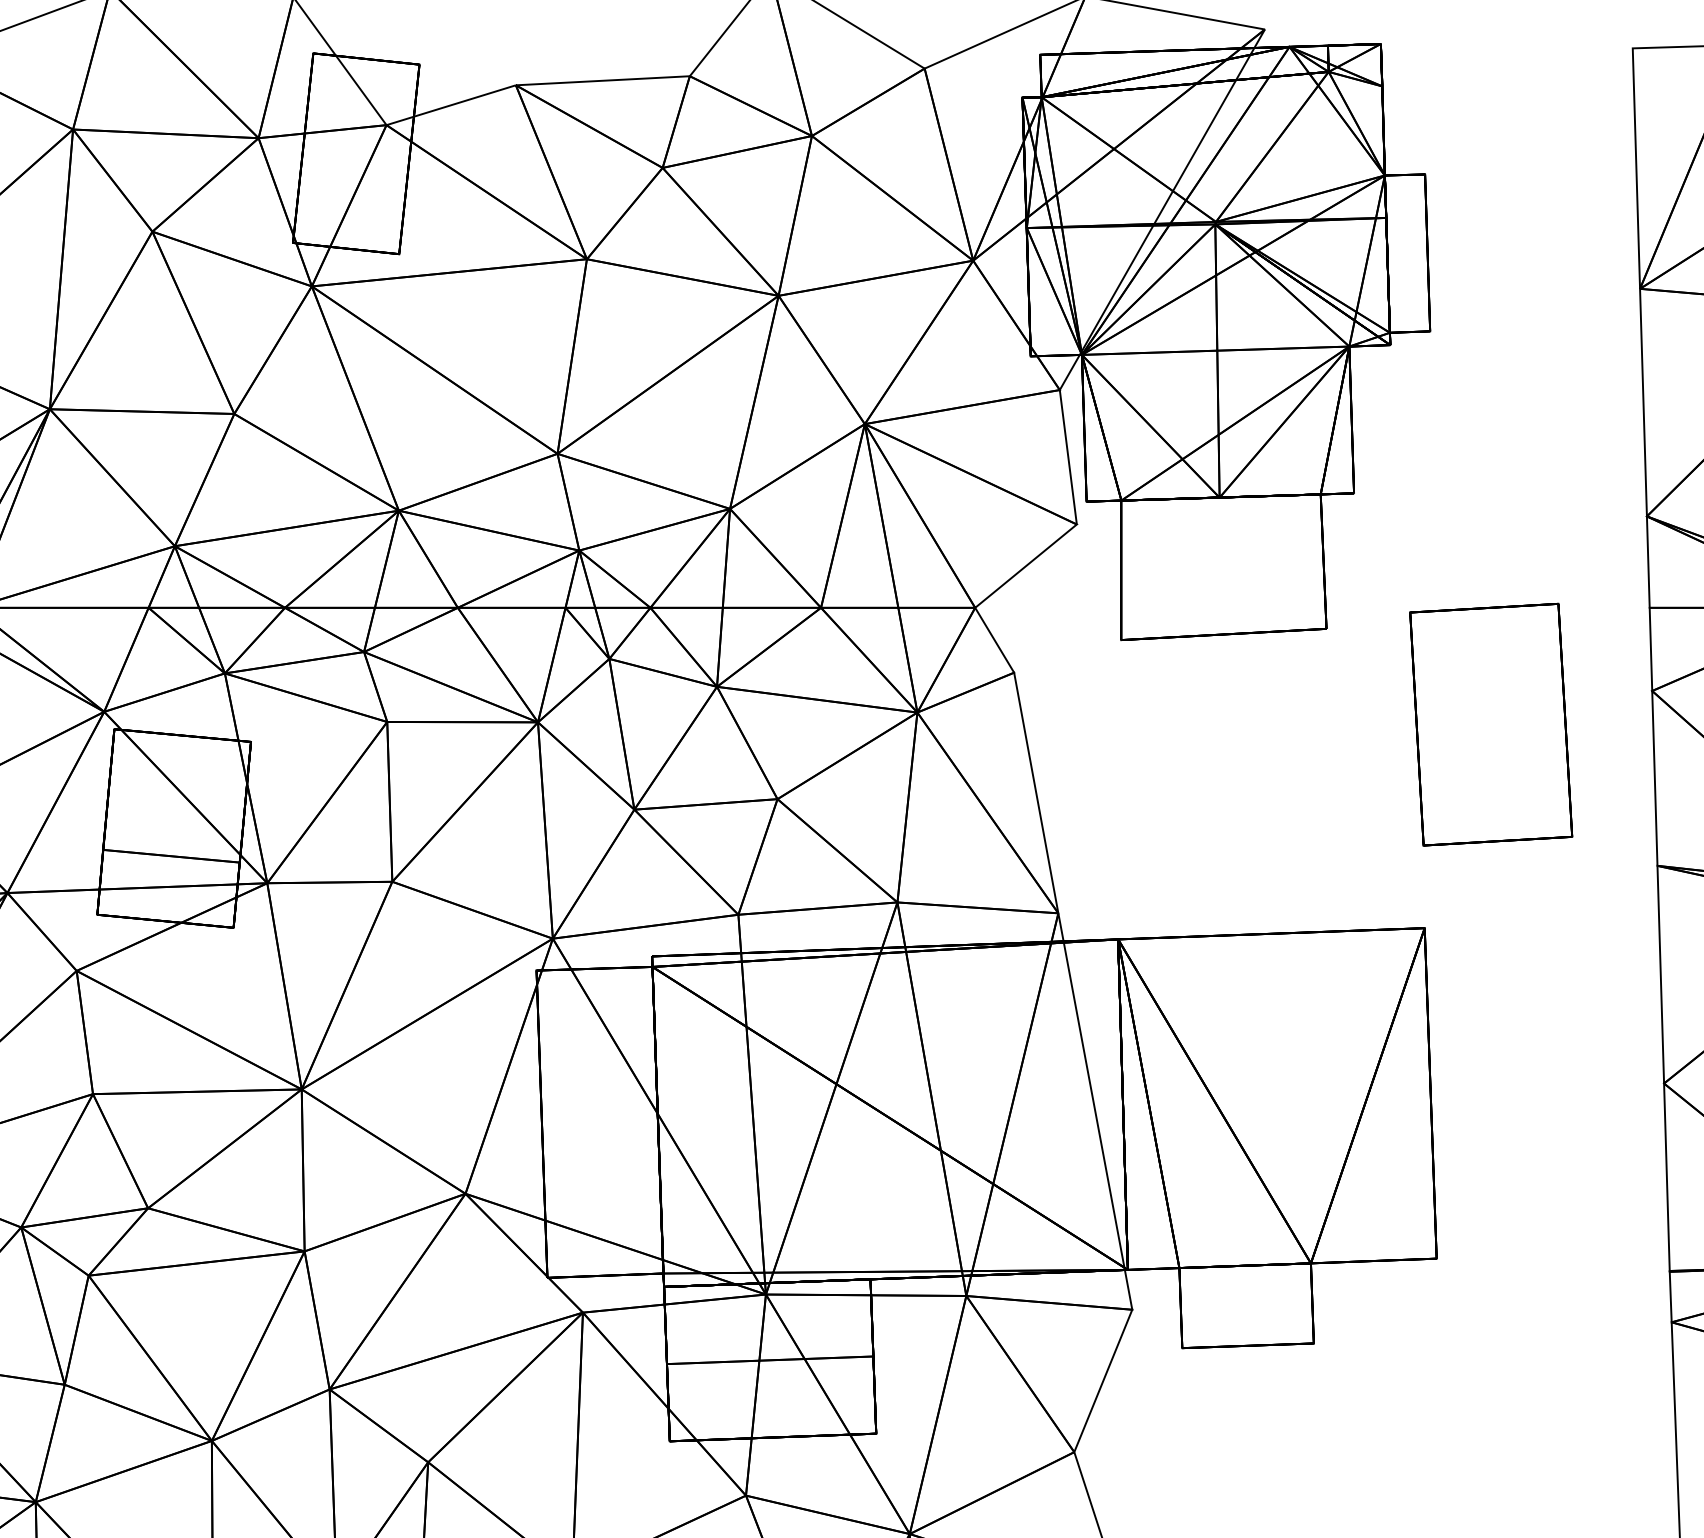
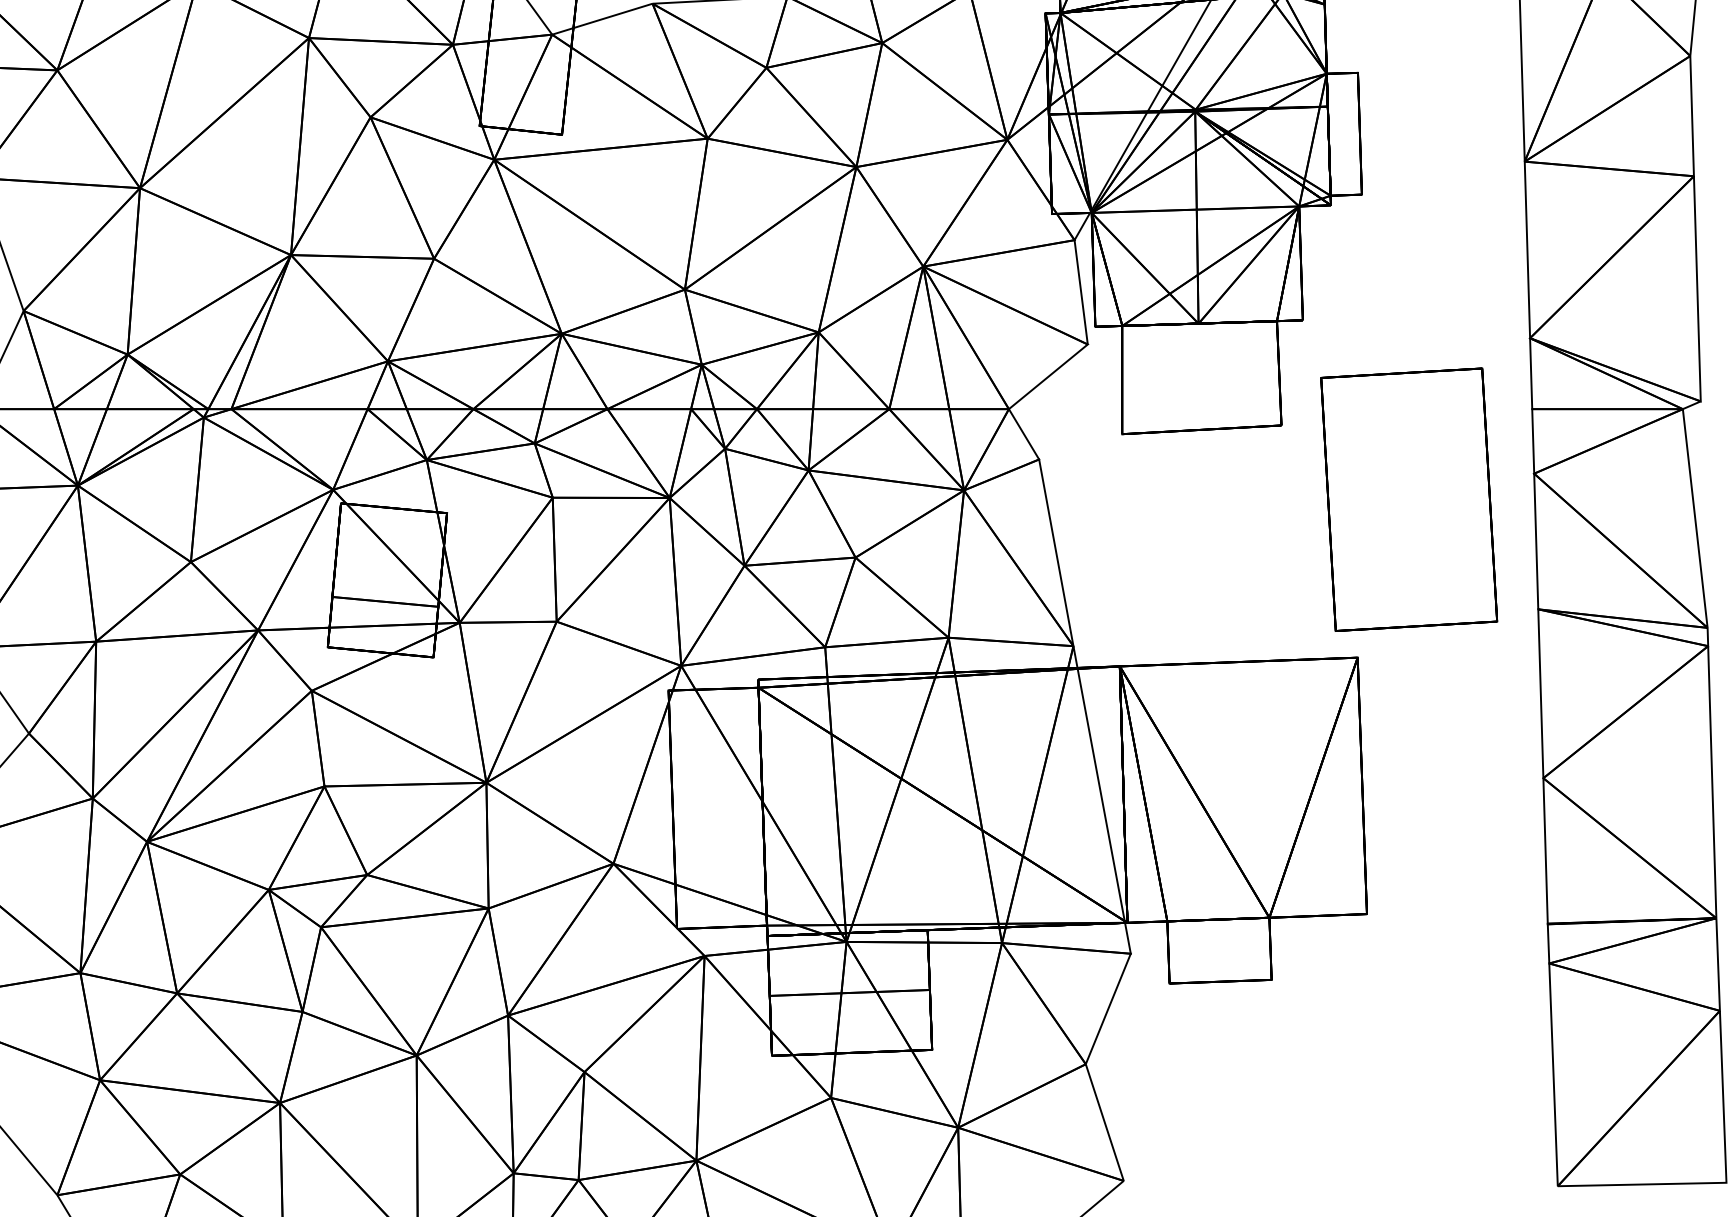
part: (1491, 724) -> (1409, 499), size x1.4

